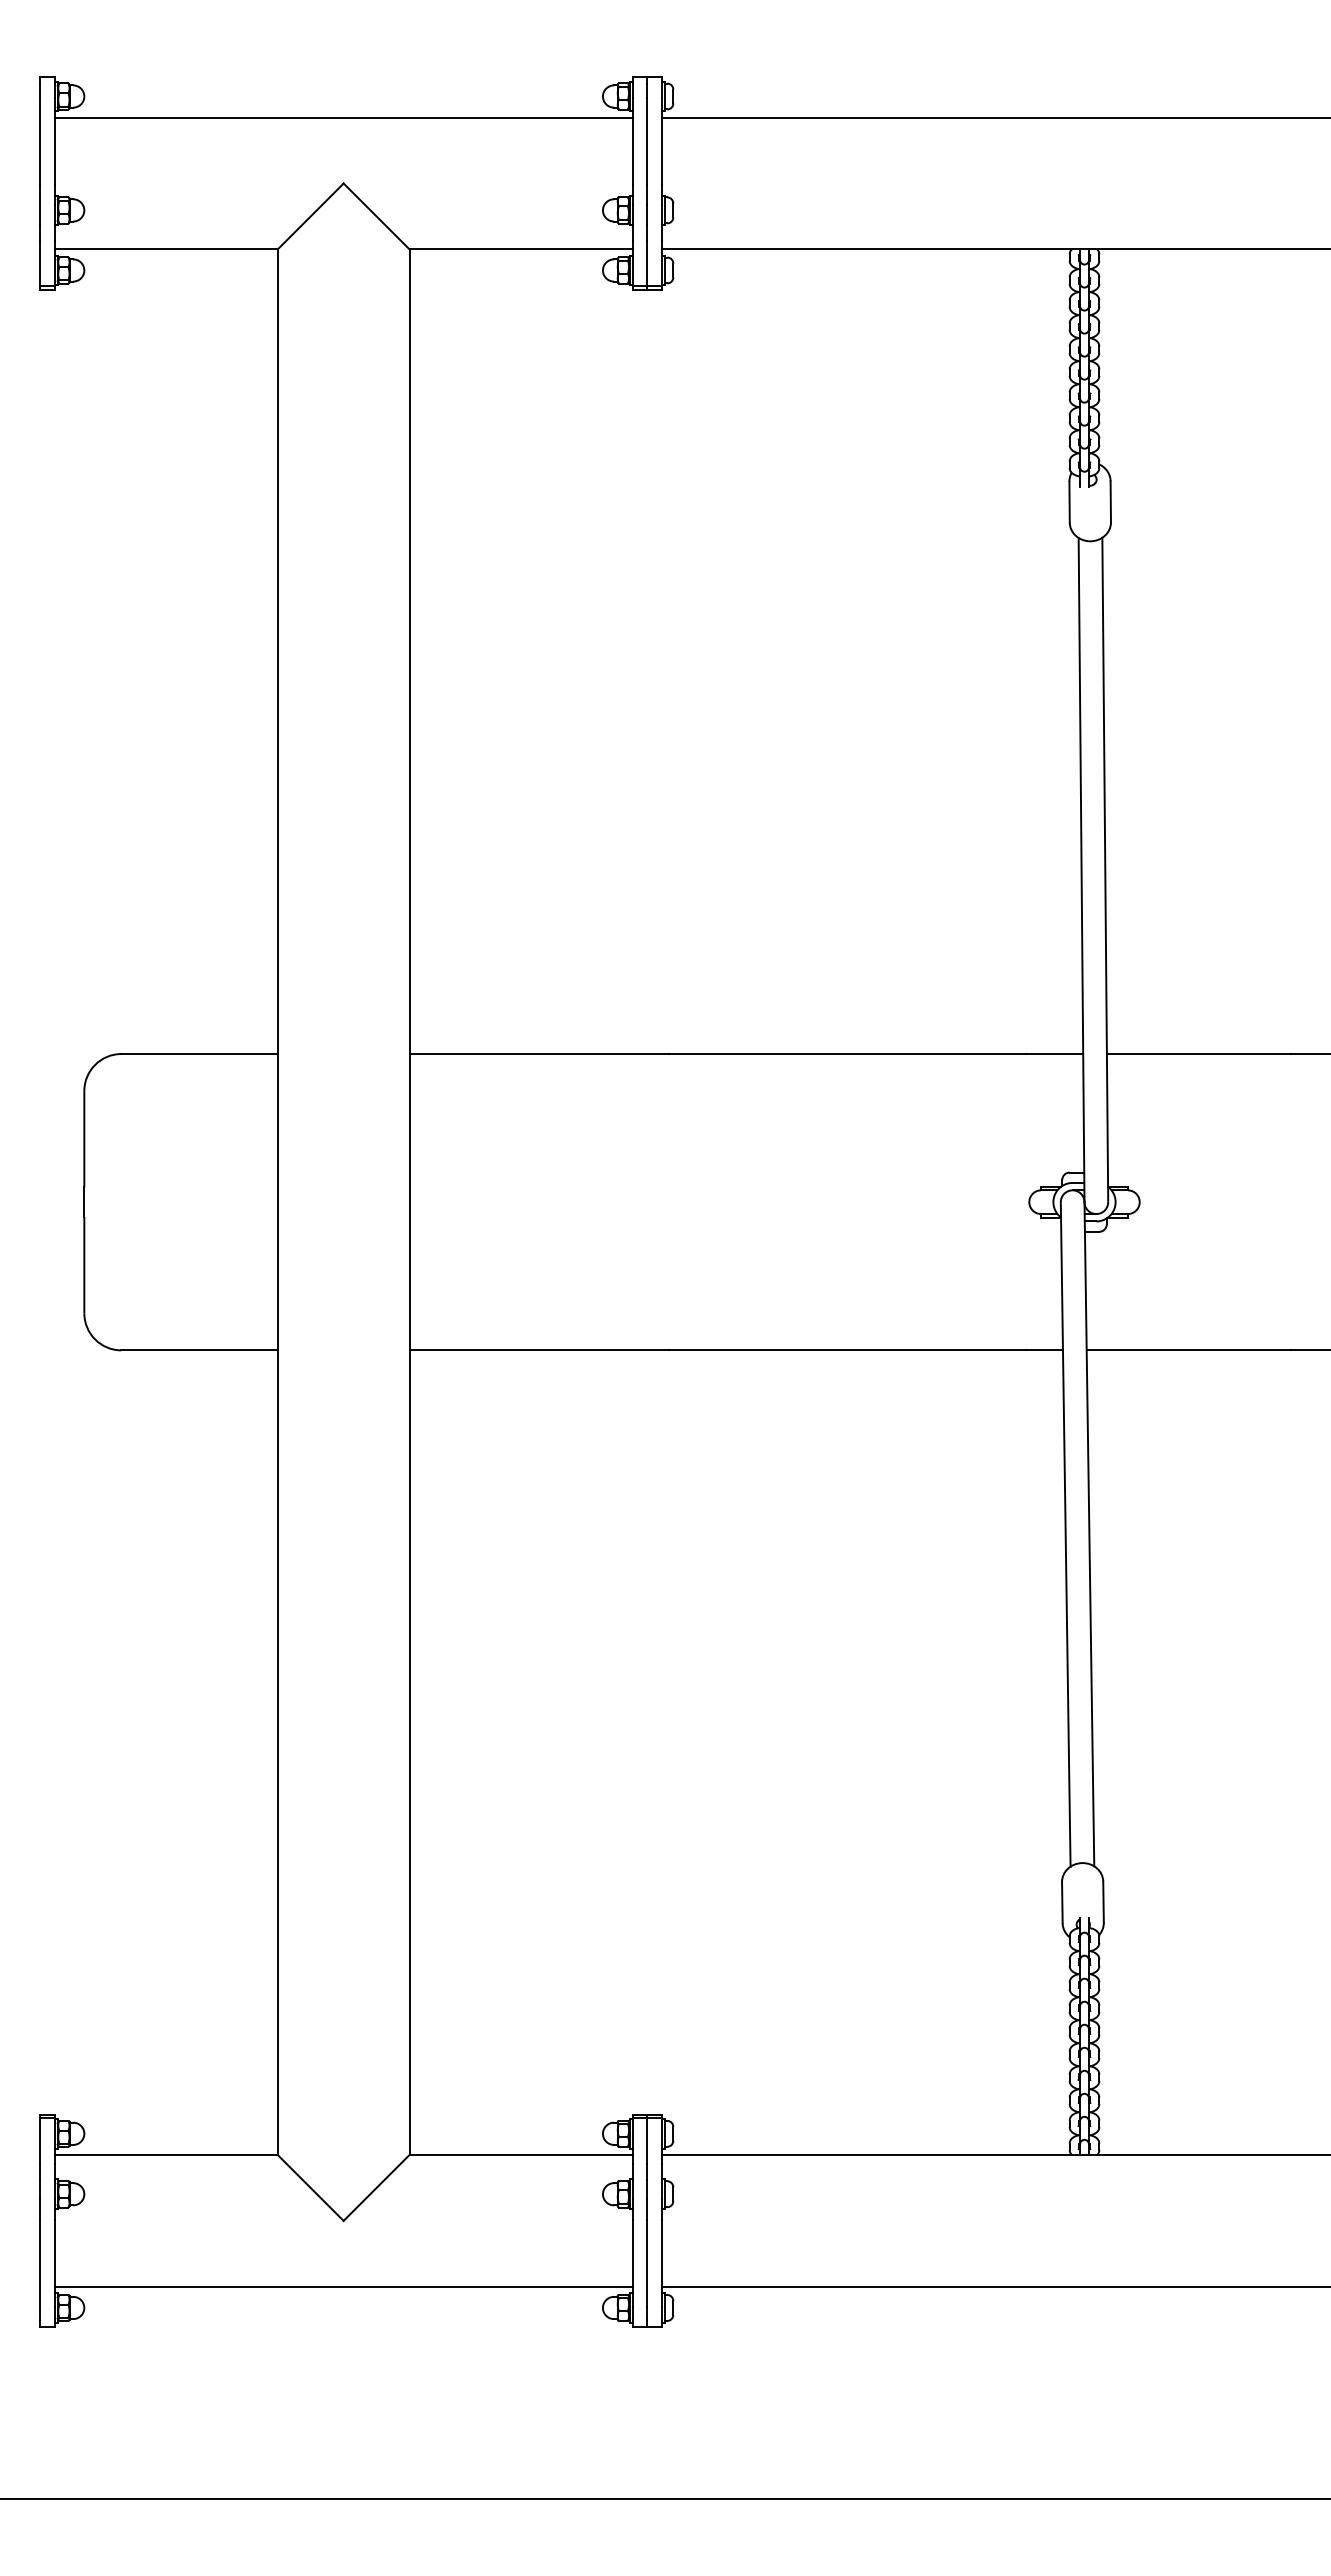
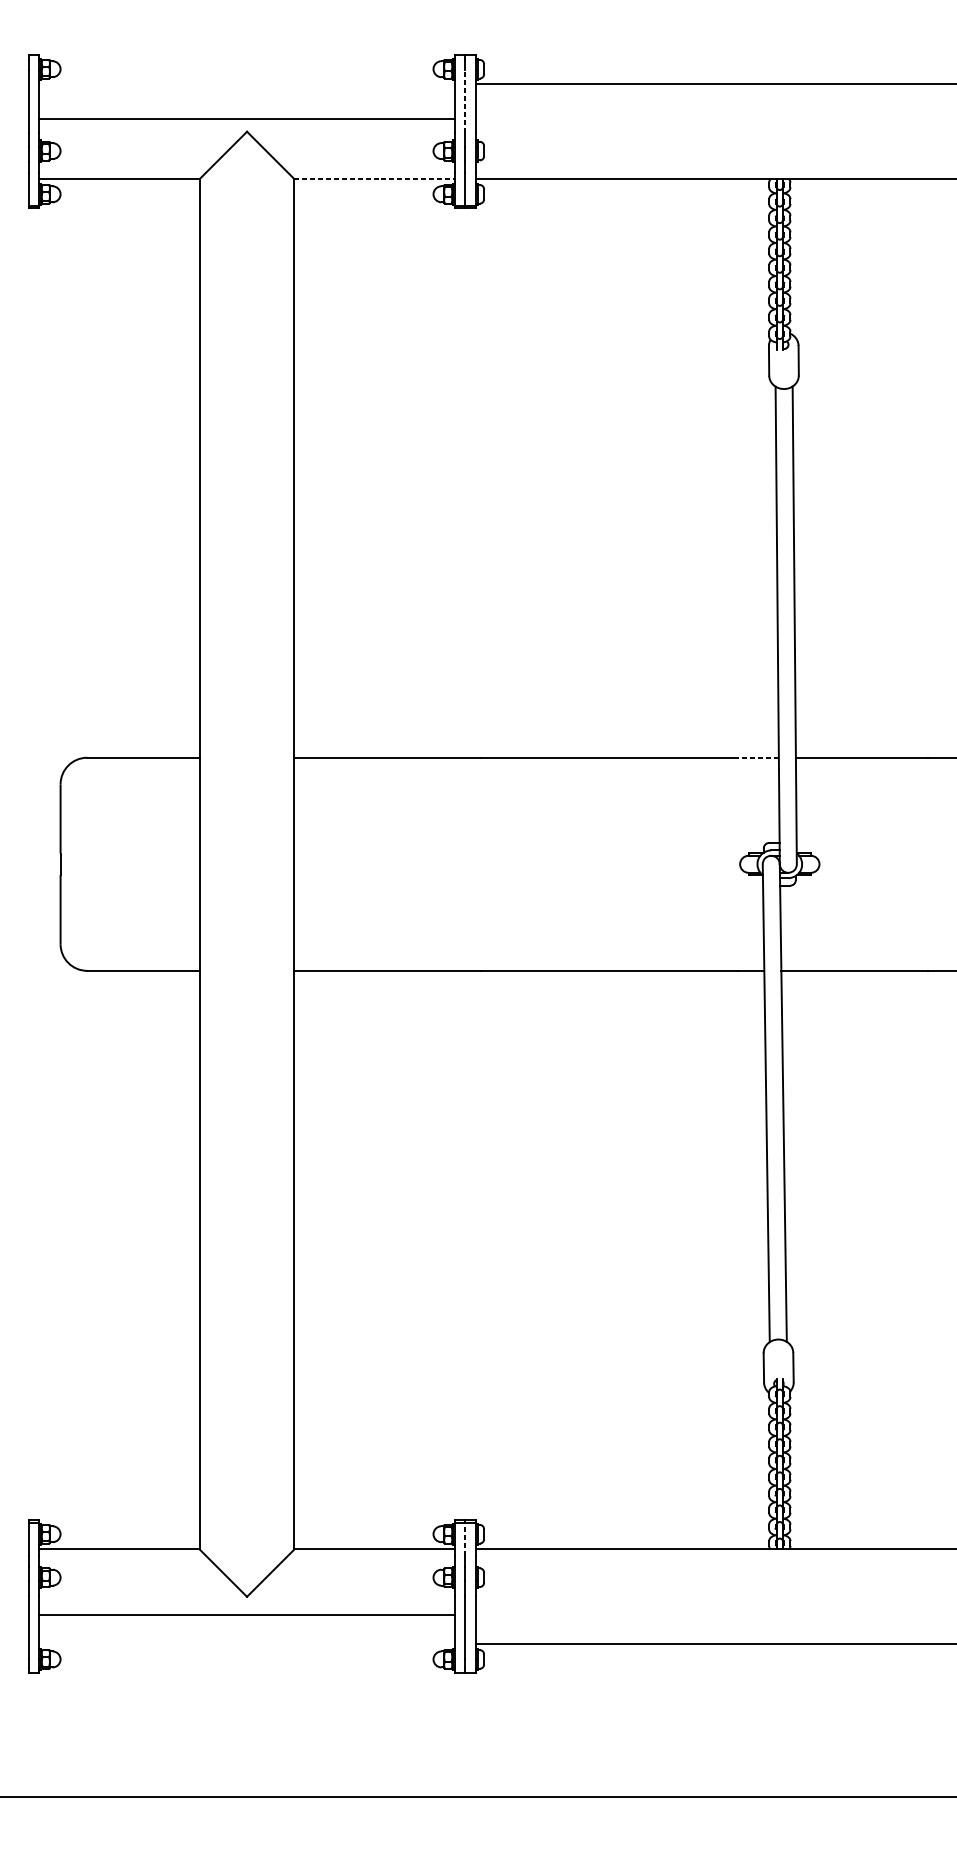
line: (343, 117) -> (246, 118), moved
line: (647, 140) -> (465, 100), solid -> dashed
line: (521, 249) -> (374, 179), solid -> dashed
line: (1054, 1054) -> (758, 758), solid -> dashed
line: (647, 2140) -> (465, 1539), solid -> dashed
line: (343, 2286) -> (246, 1614), moved

